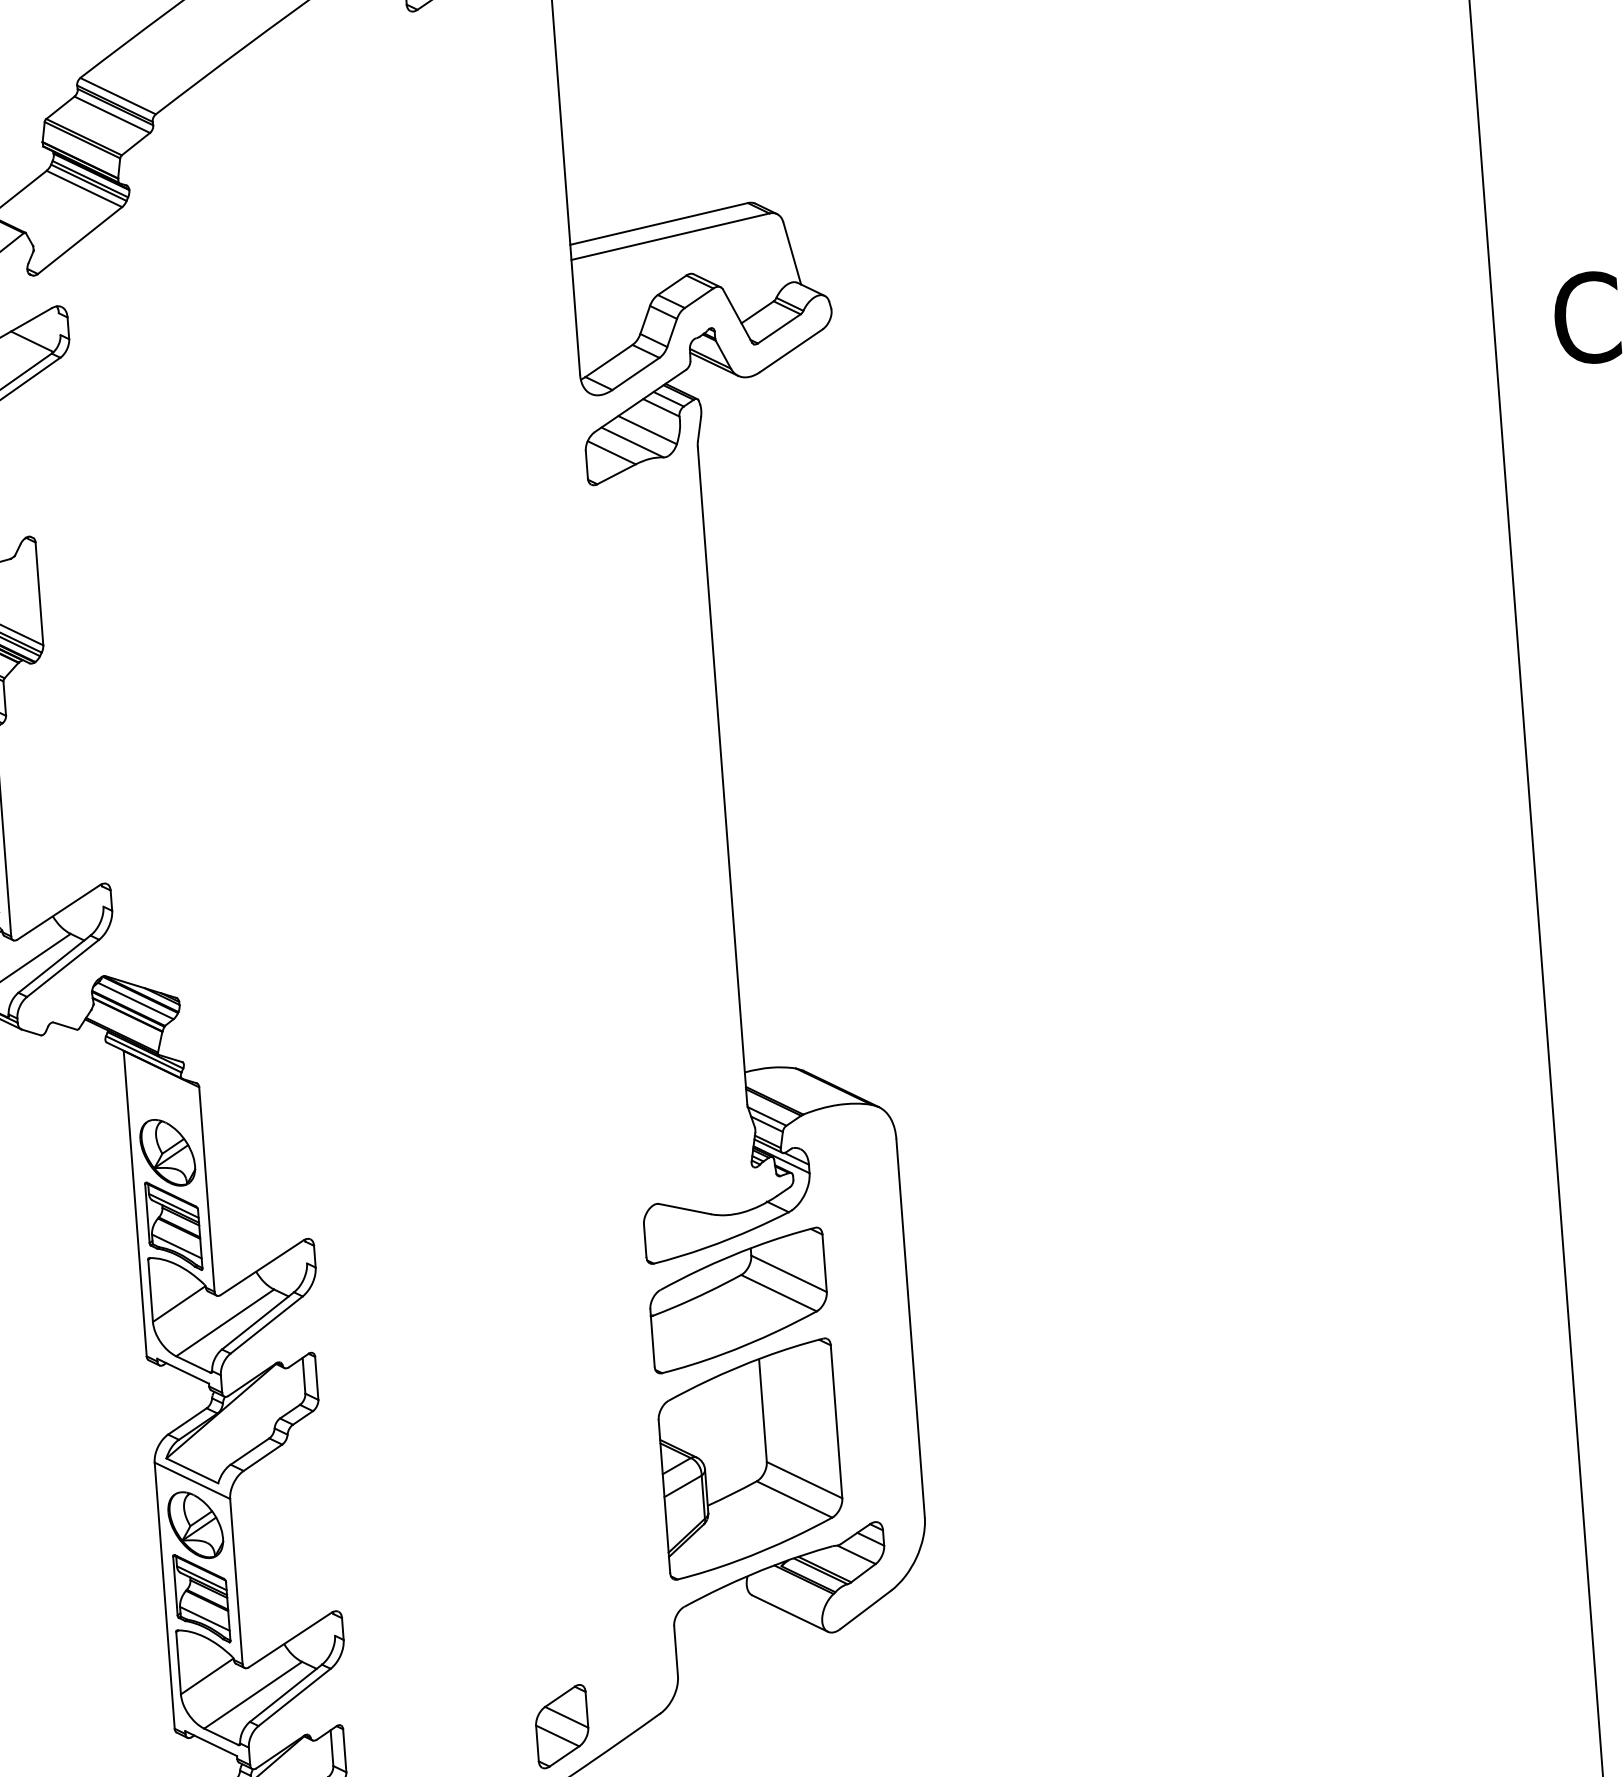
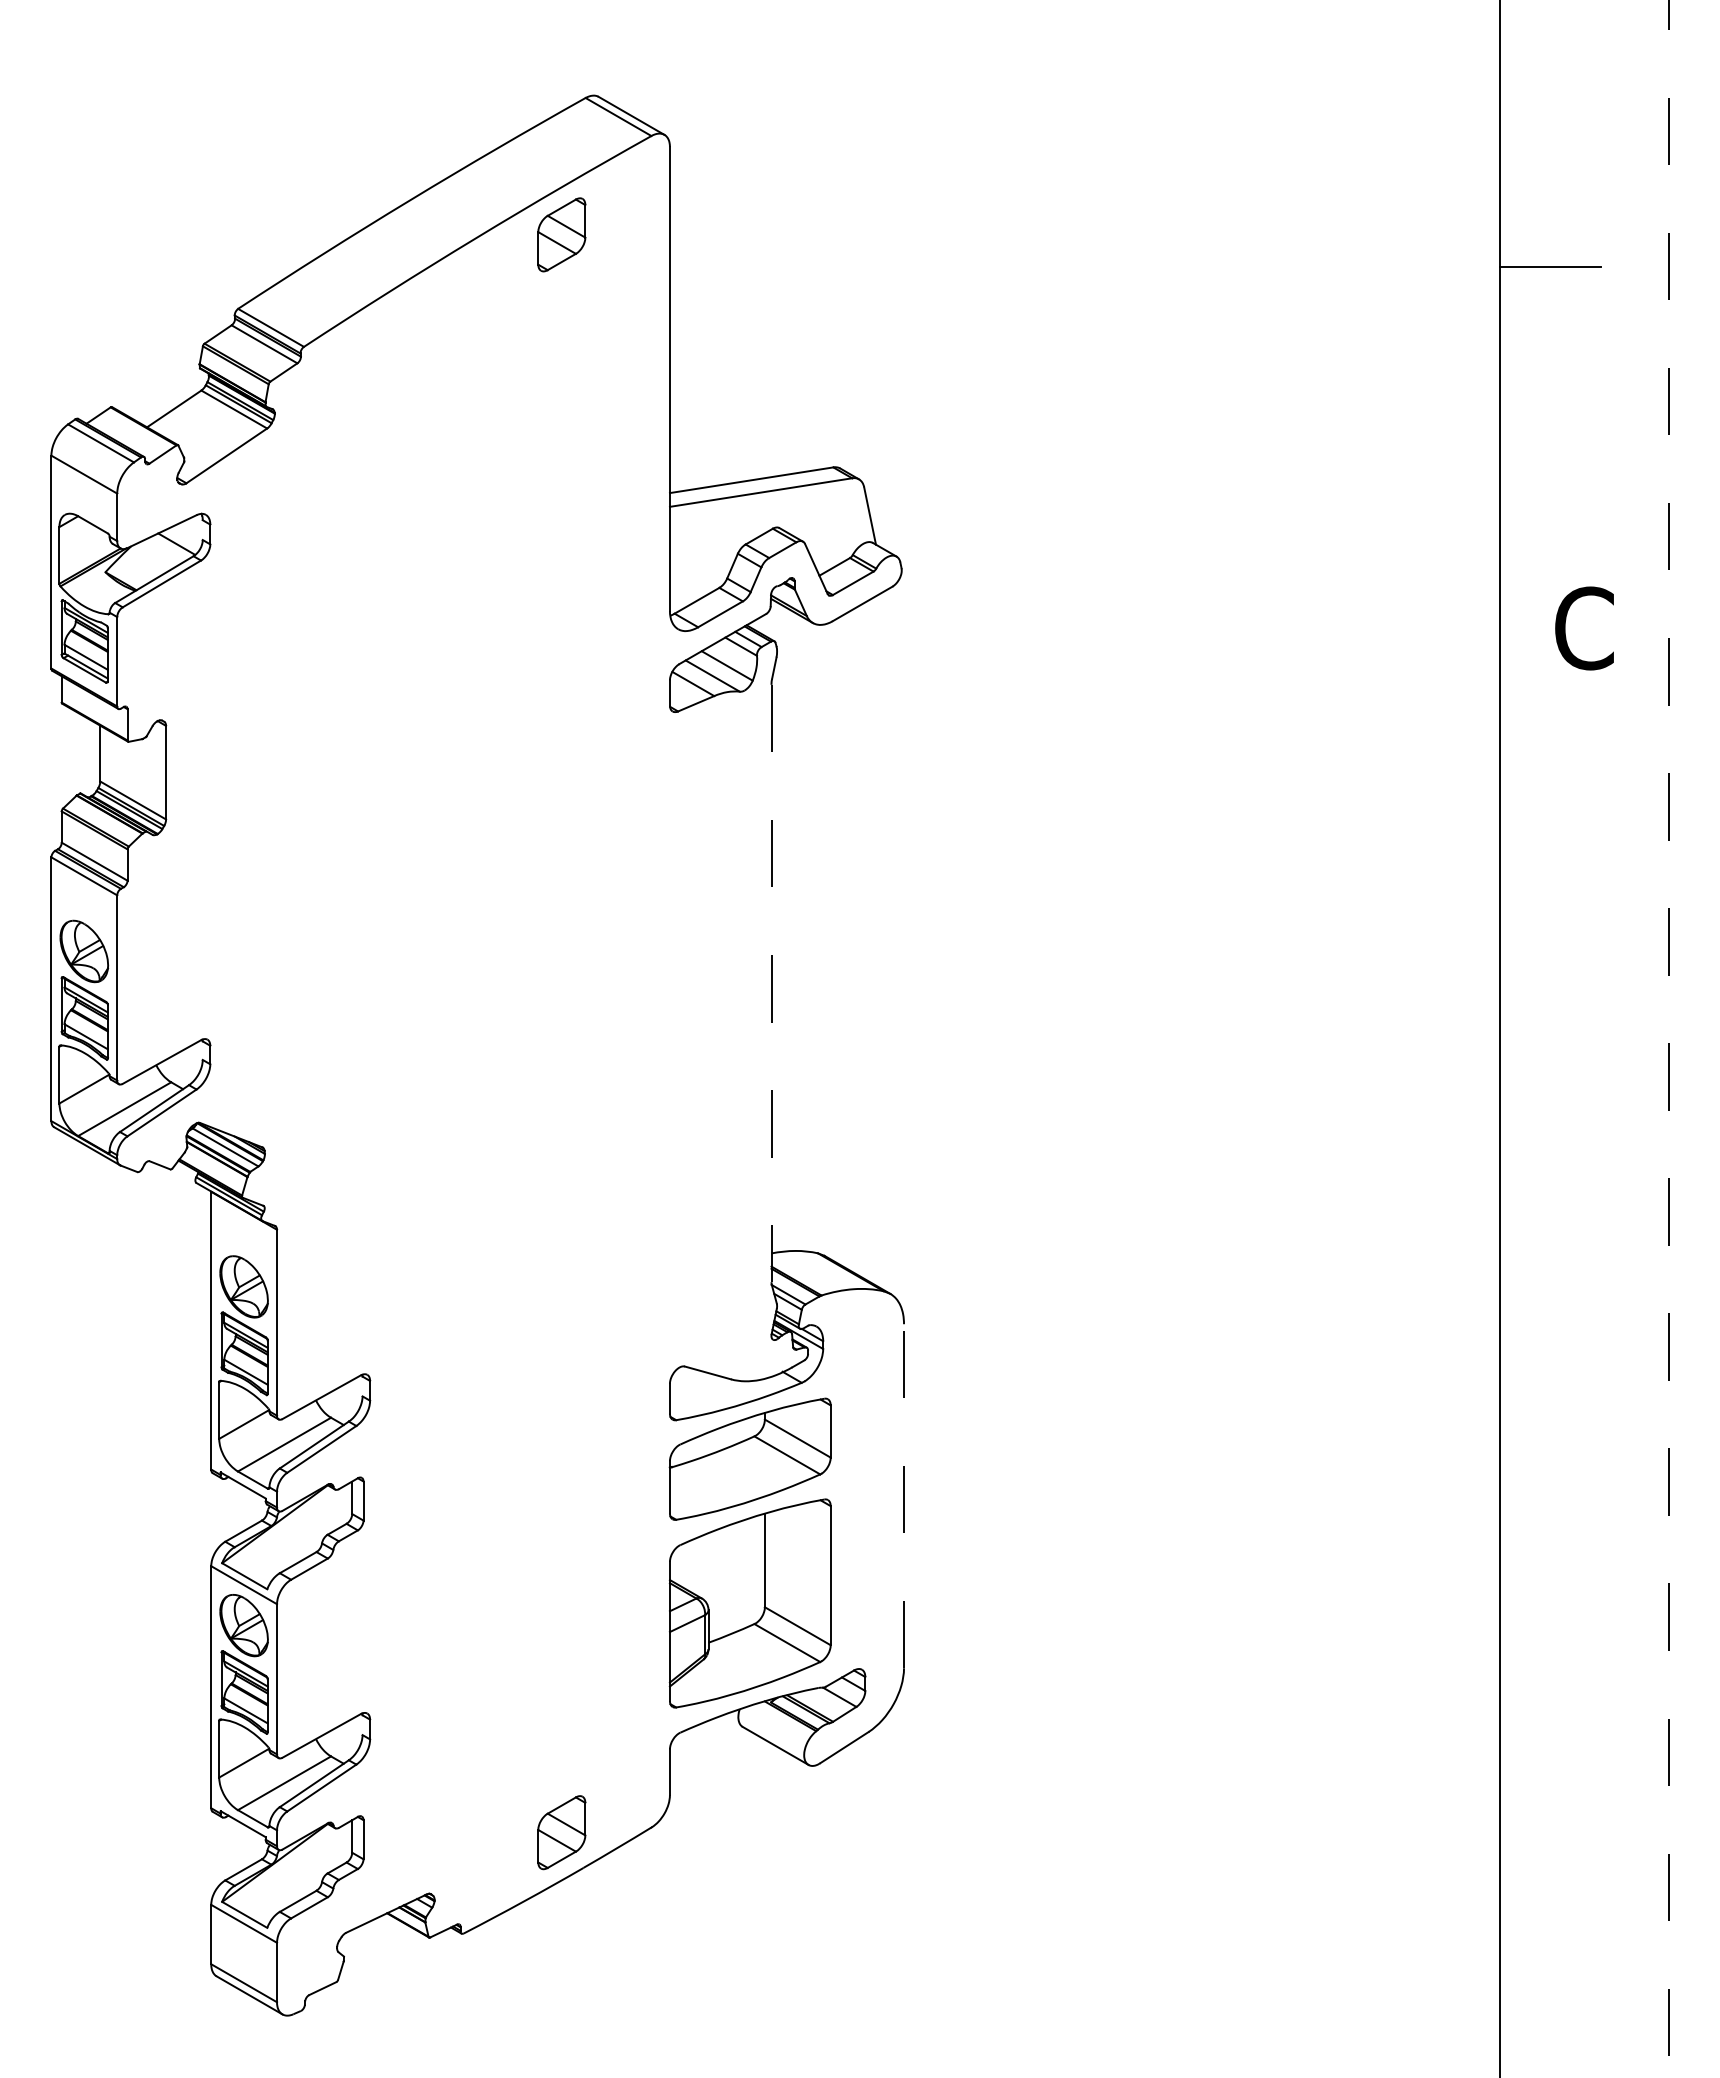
line: (722, 775) -> (771, 983), solid -> dashed
line: (911, 1327) -> (904, 1495), solid -> dashed

